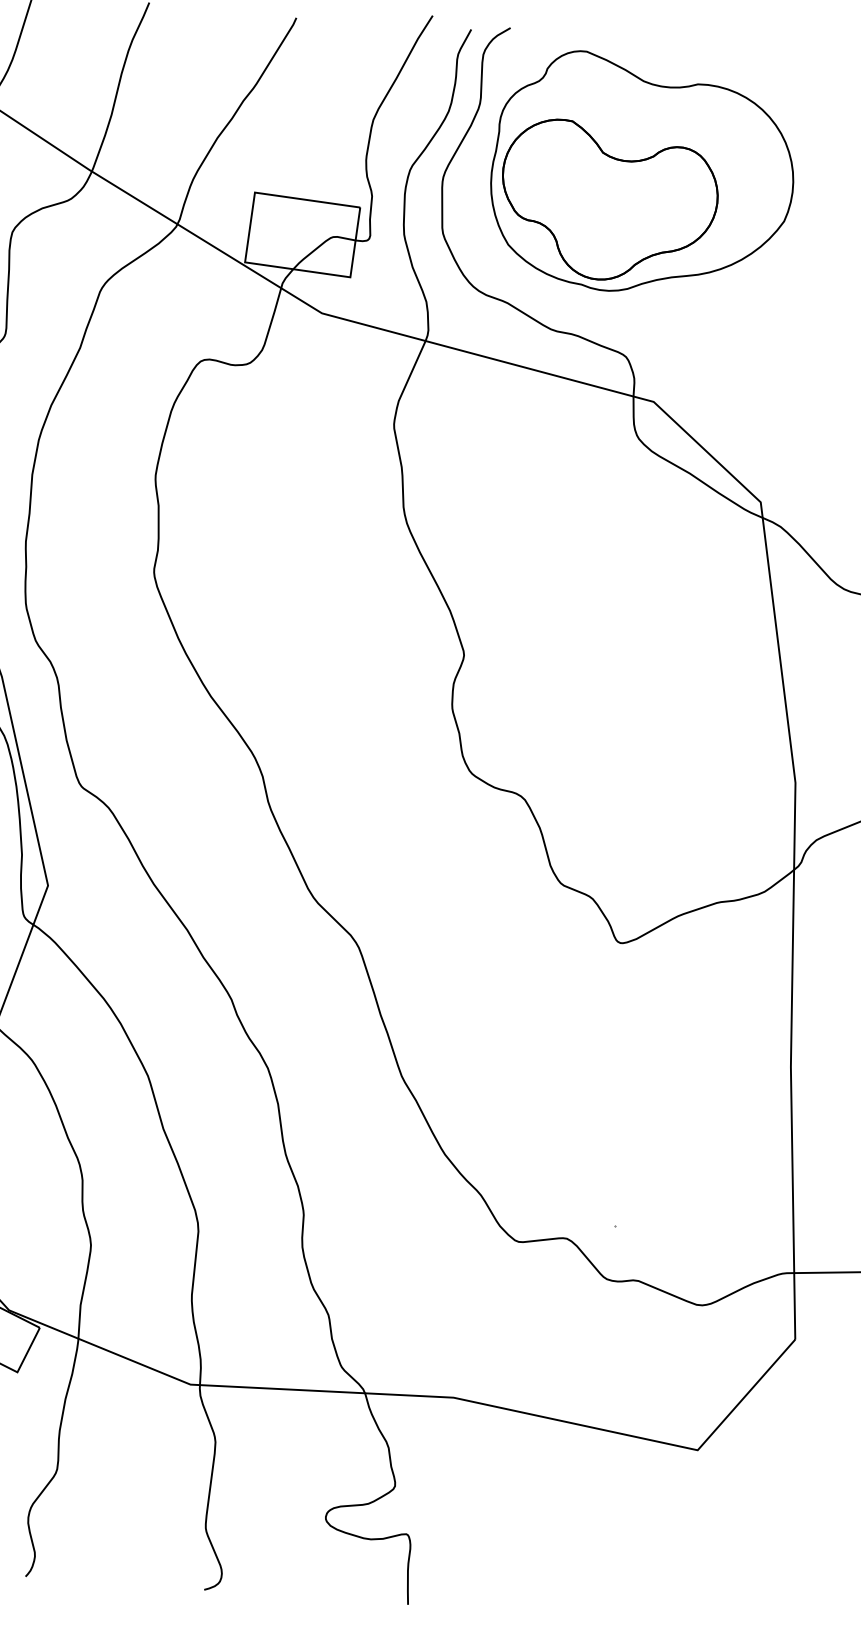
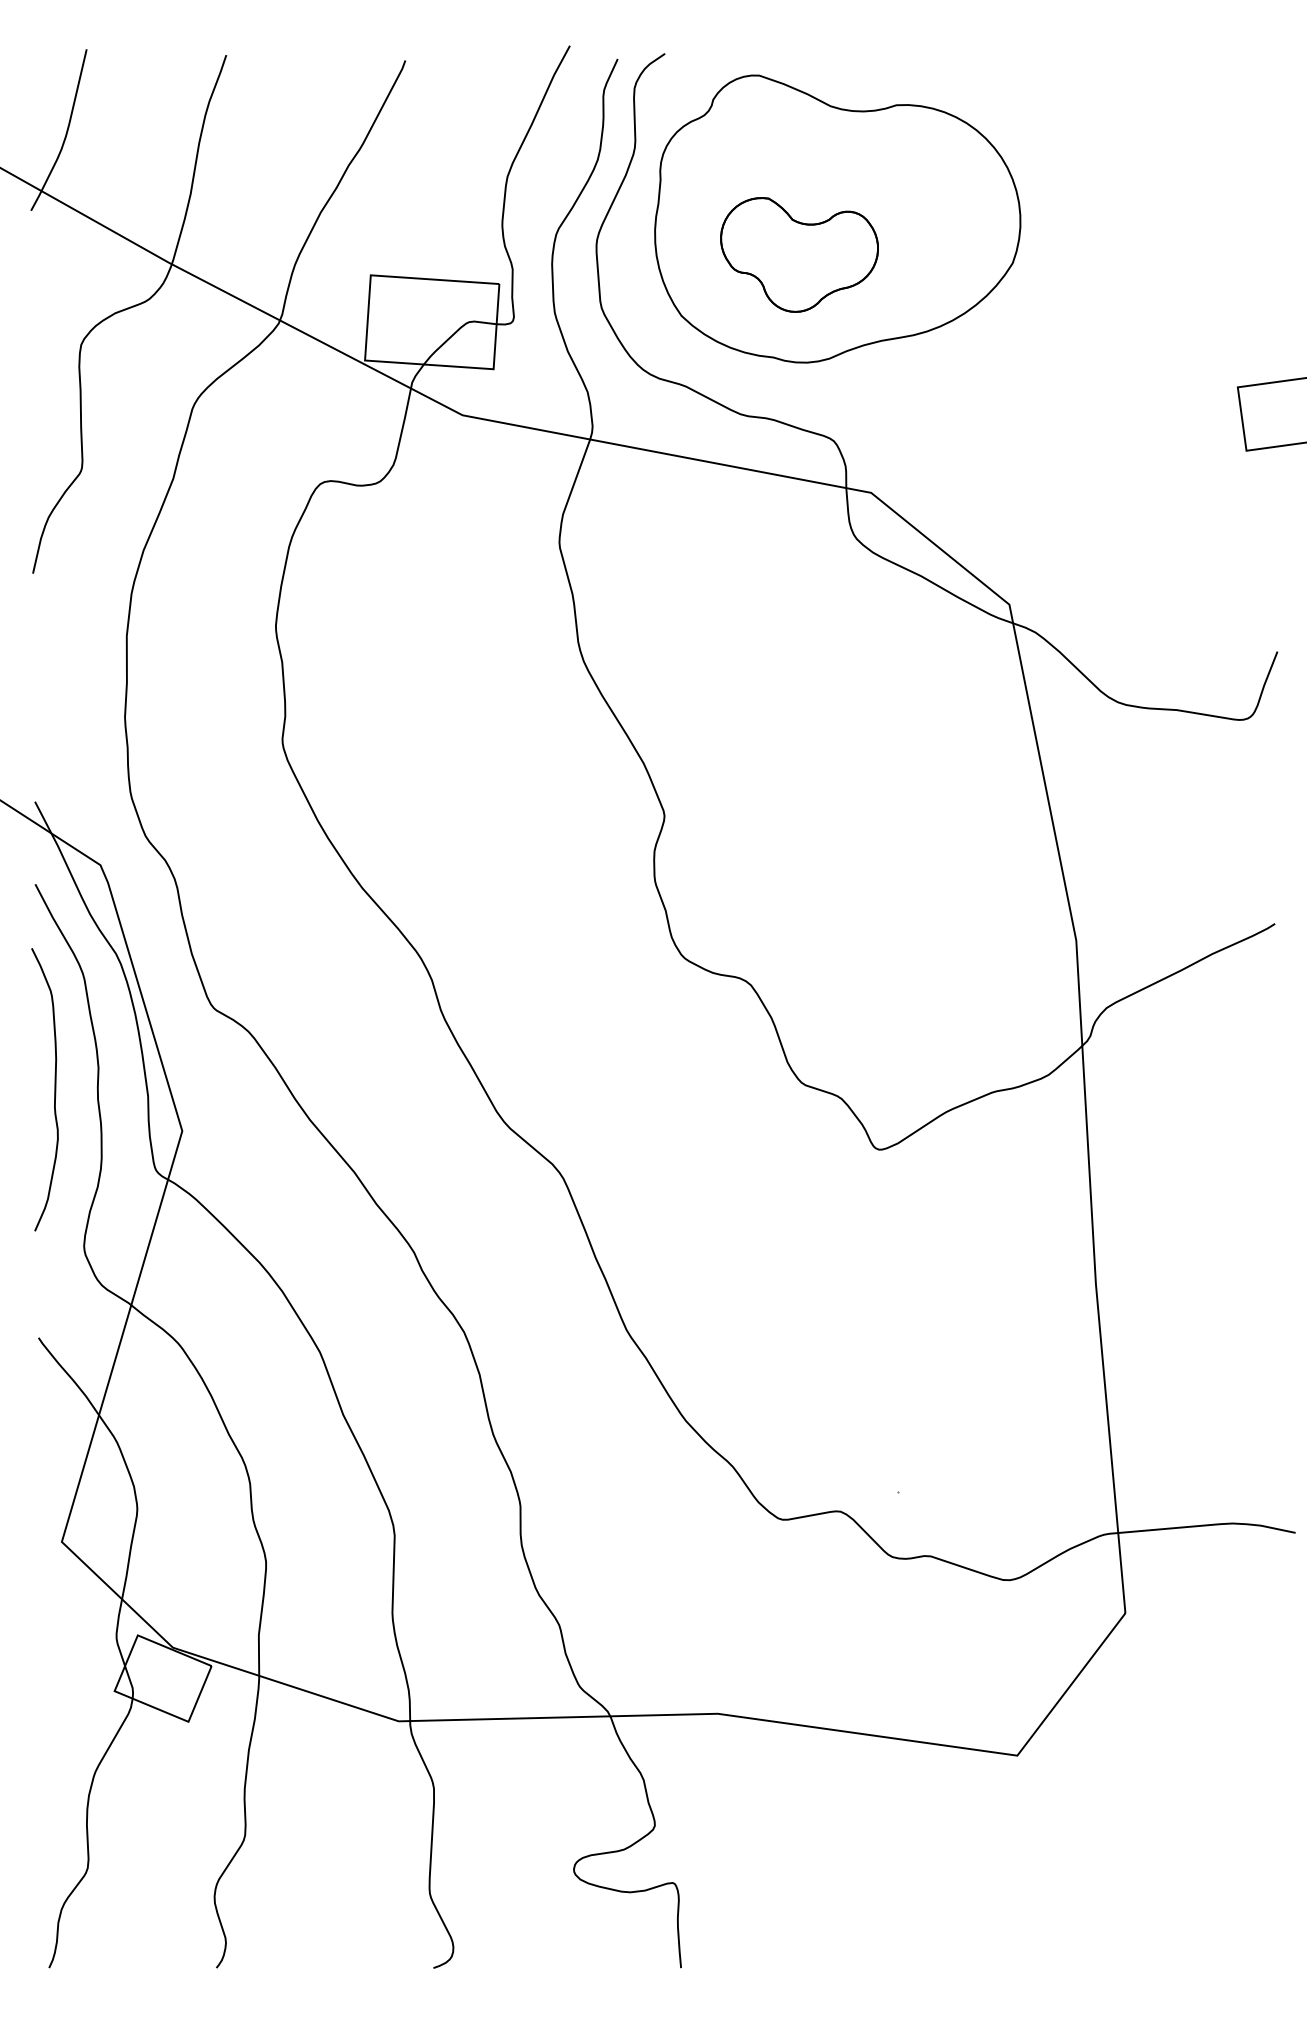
part: (609, 201) -> (799, 254), size x0.6

